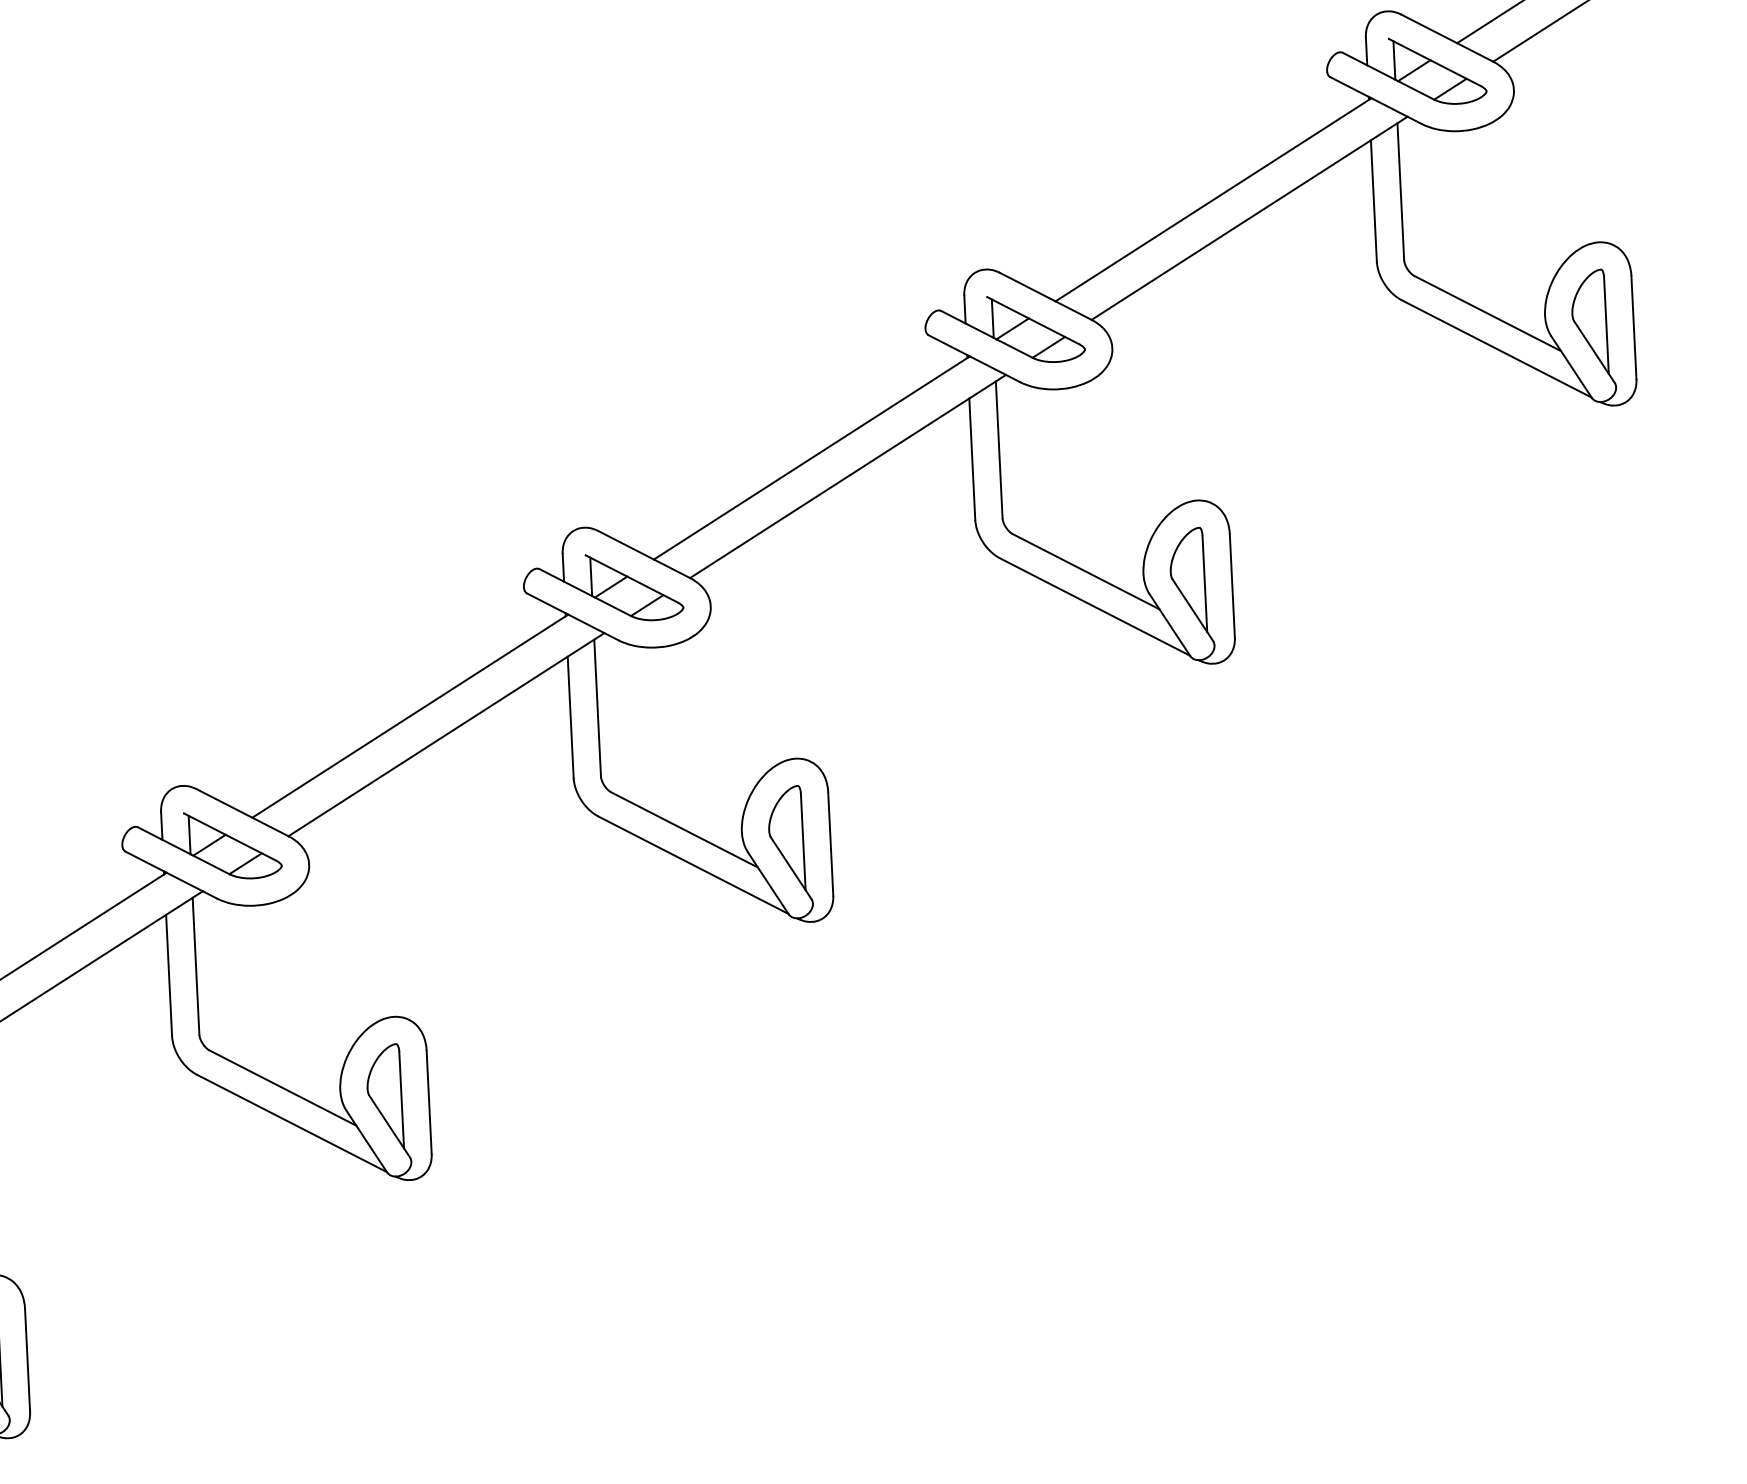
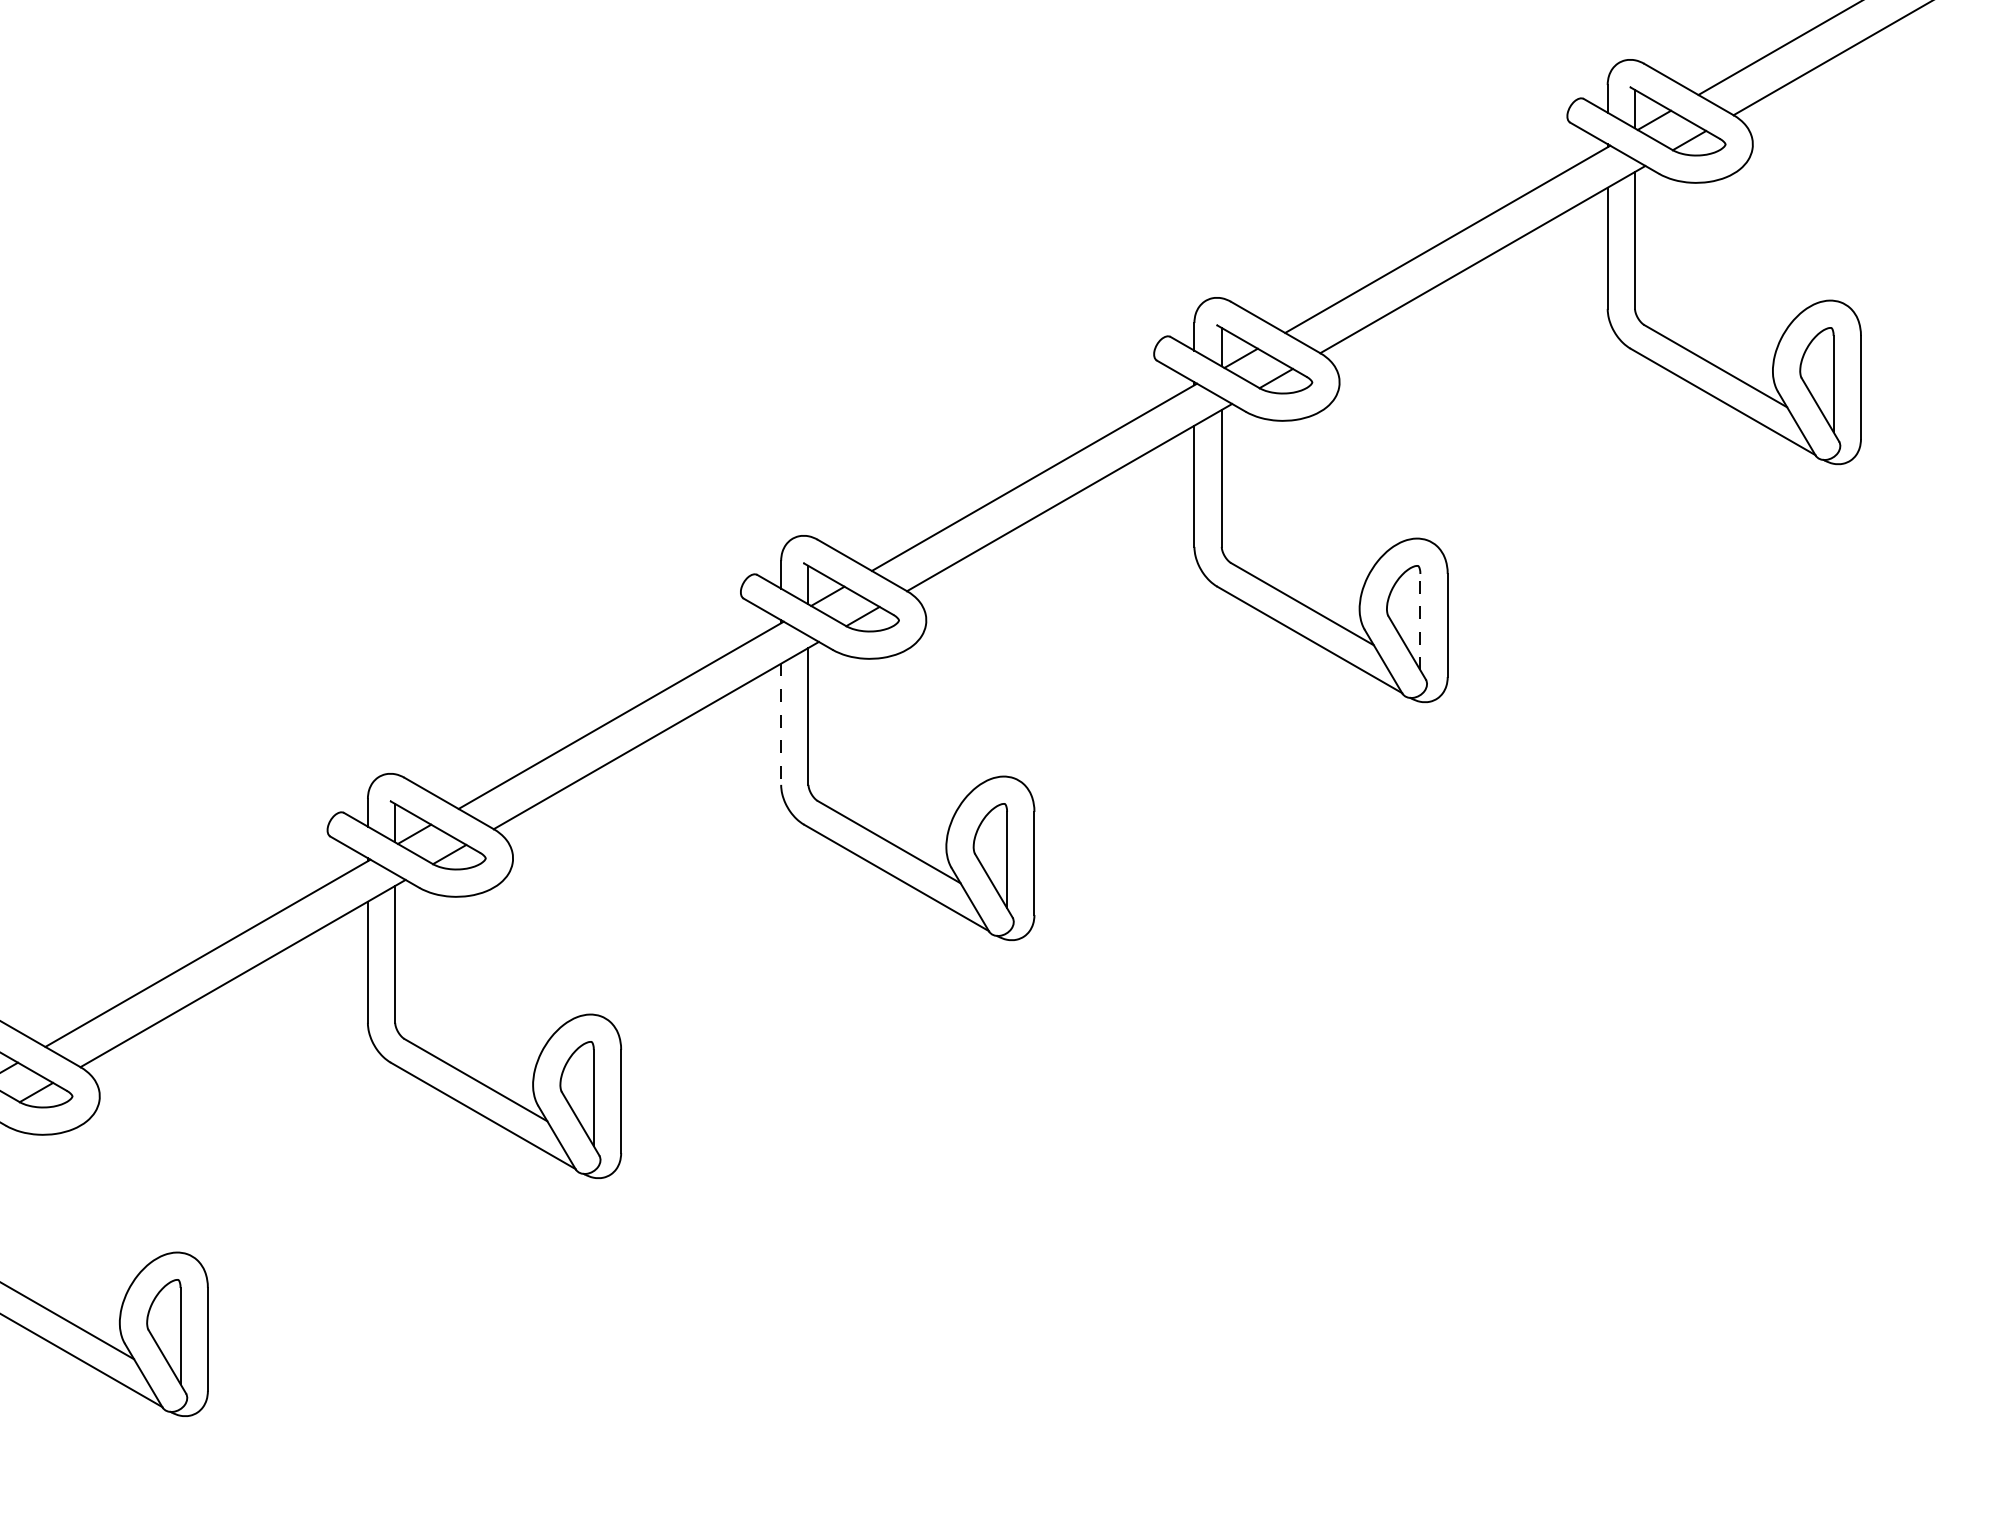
line: (1204, 583) -> (1420, 621), solid -> dashed
line: (571, 717) -> (781, 724), solid -> dashed

